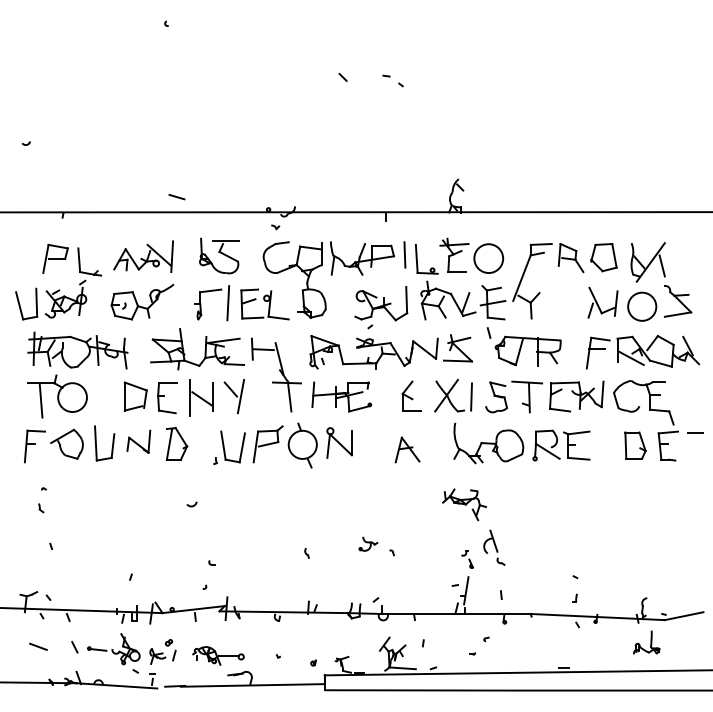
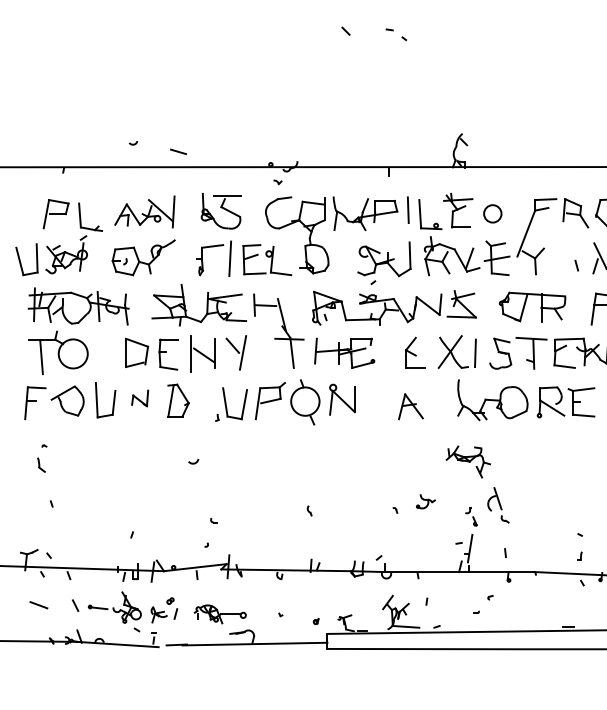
arc: (24, 143) -> (131, 143), moved
circle: (488, 258) -> (492, 213), size x0.6
line: (488, 332) -> (576, 265), moved
part: (138, 441) -> (139, 398), size x0.7
part: (41, 508) -> (41, 465), size x1.6
part: (368, 543) -> (426, 501), moved

